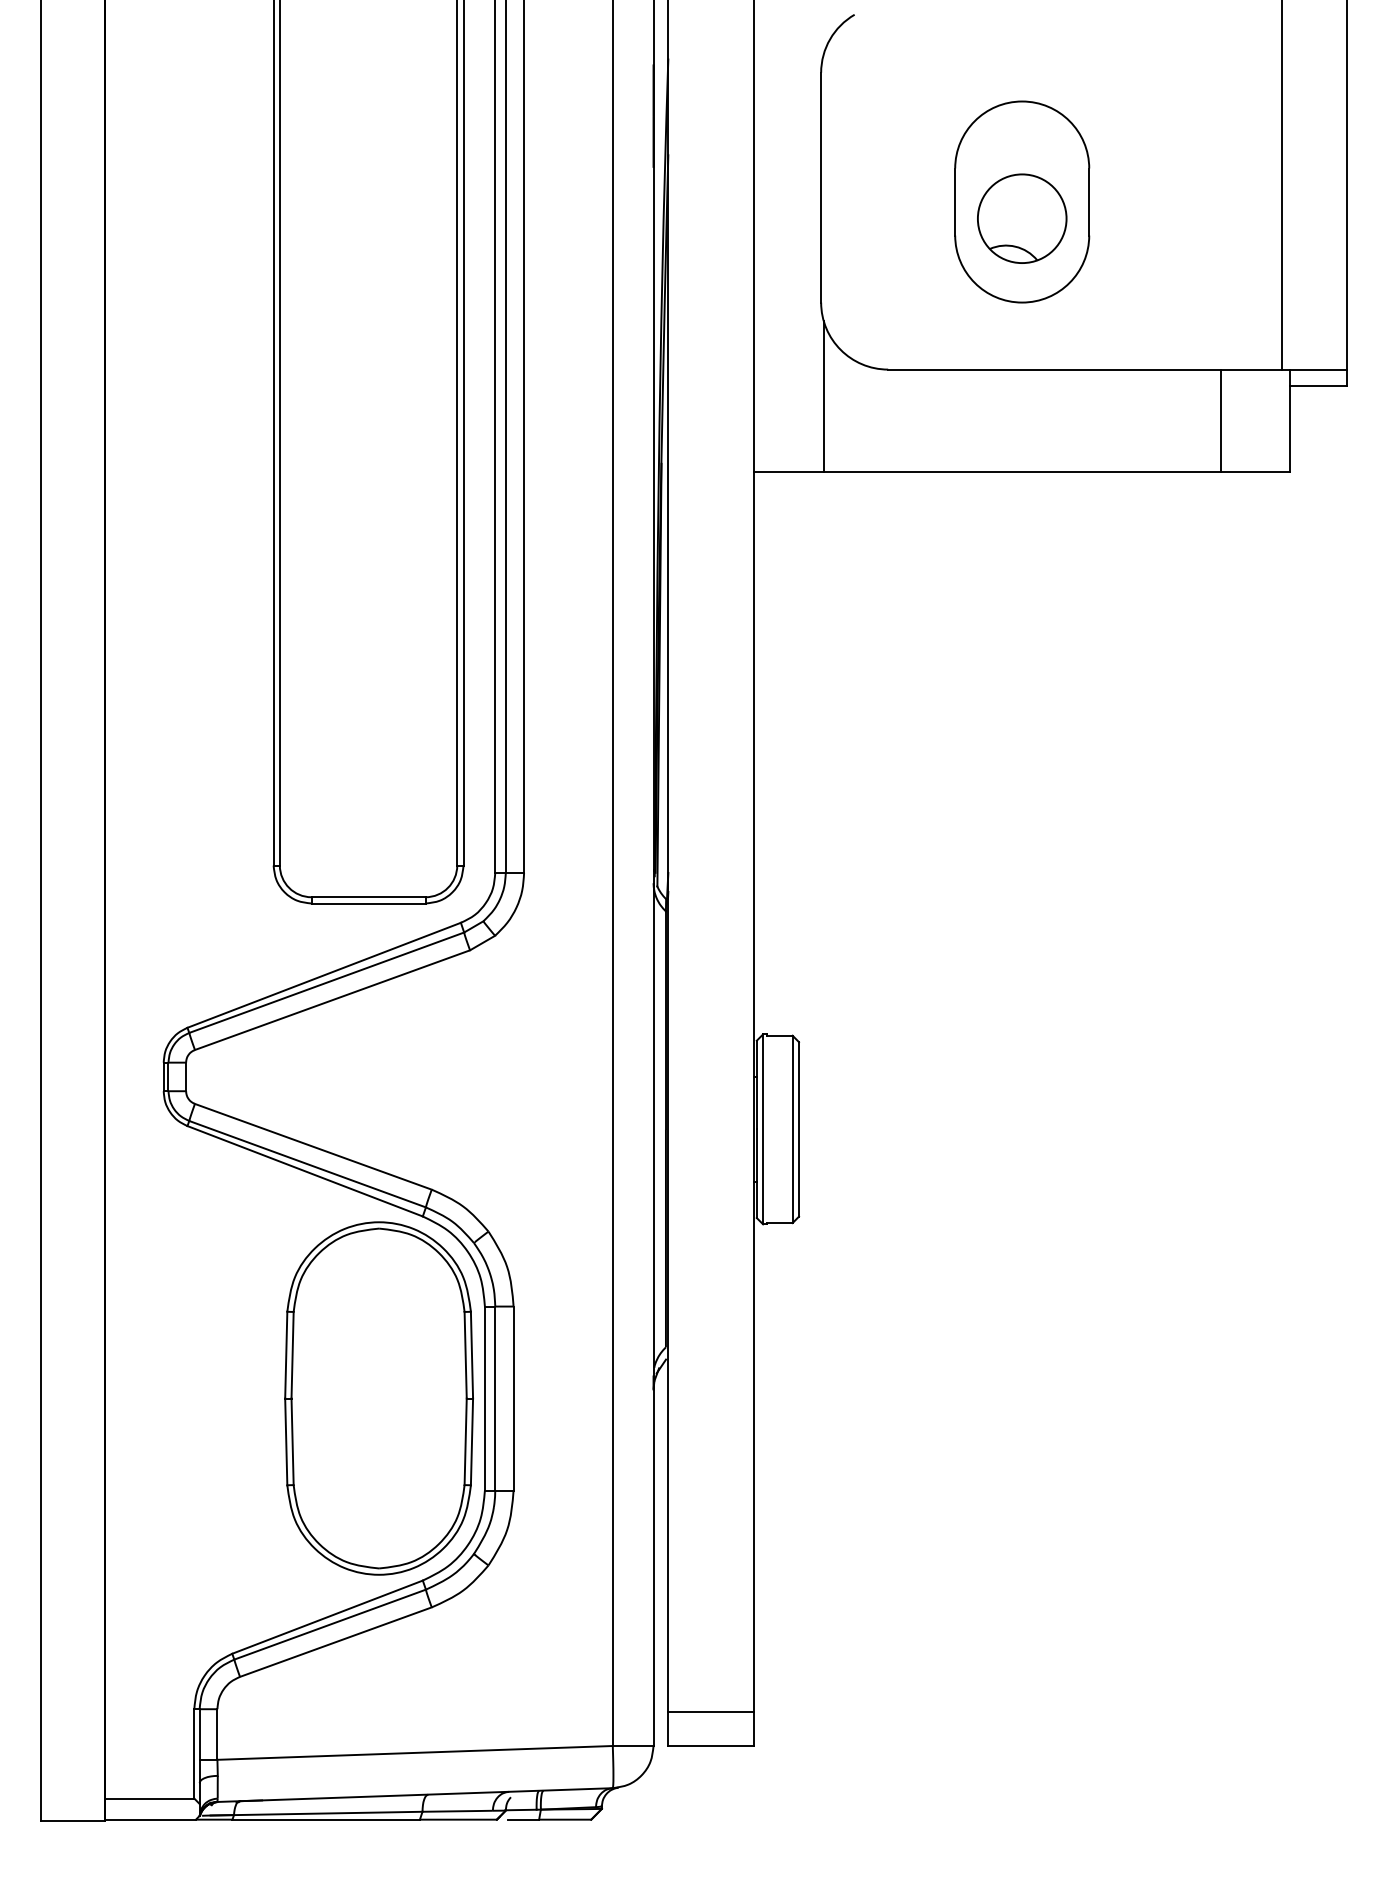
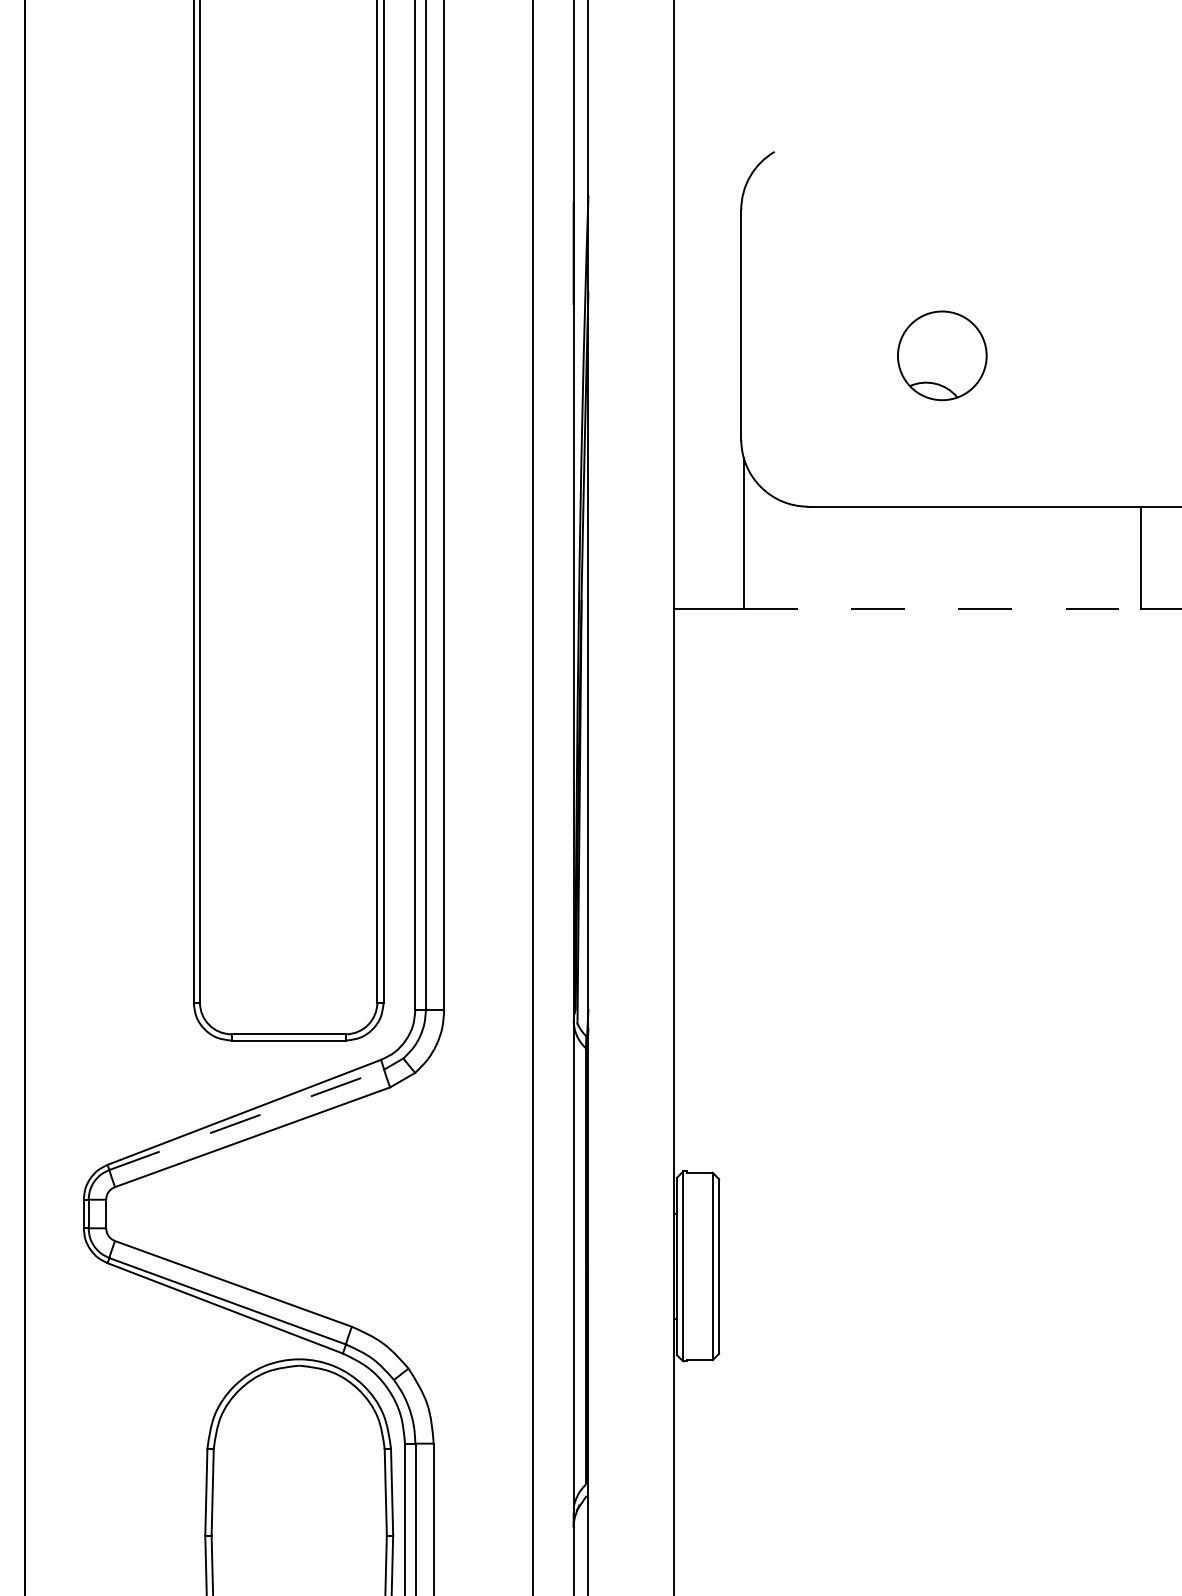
part: (1022, 201) -> (942, 338), removed
line: (1022, 472) -> (942, 609), solid -> dashed
line: (327, 982) -> (247, 1119), solid -> dashed

